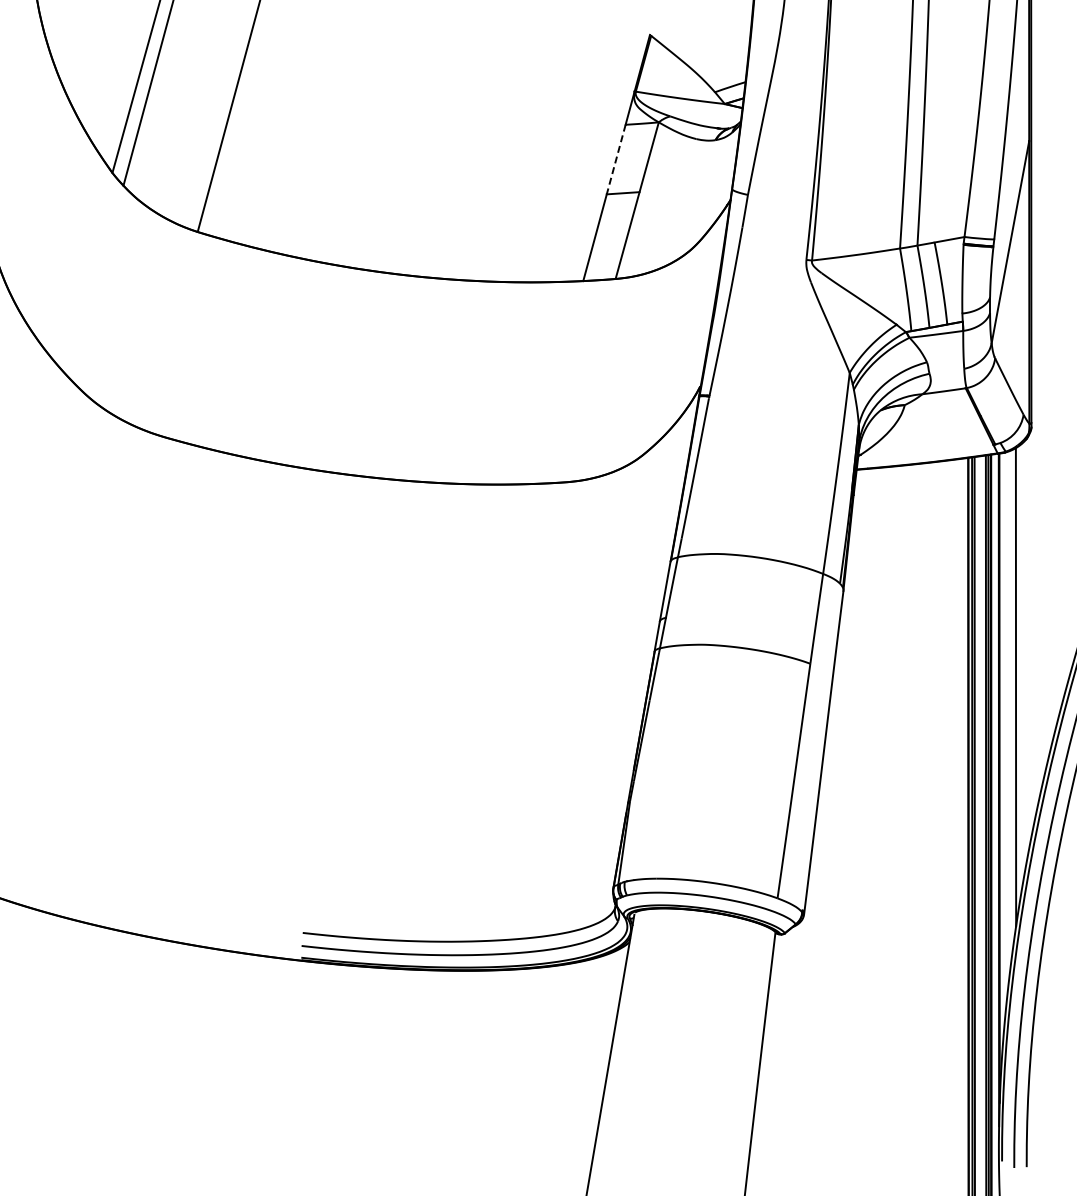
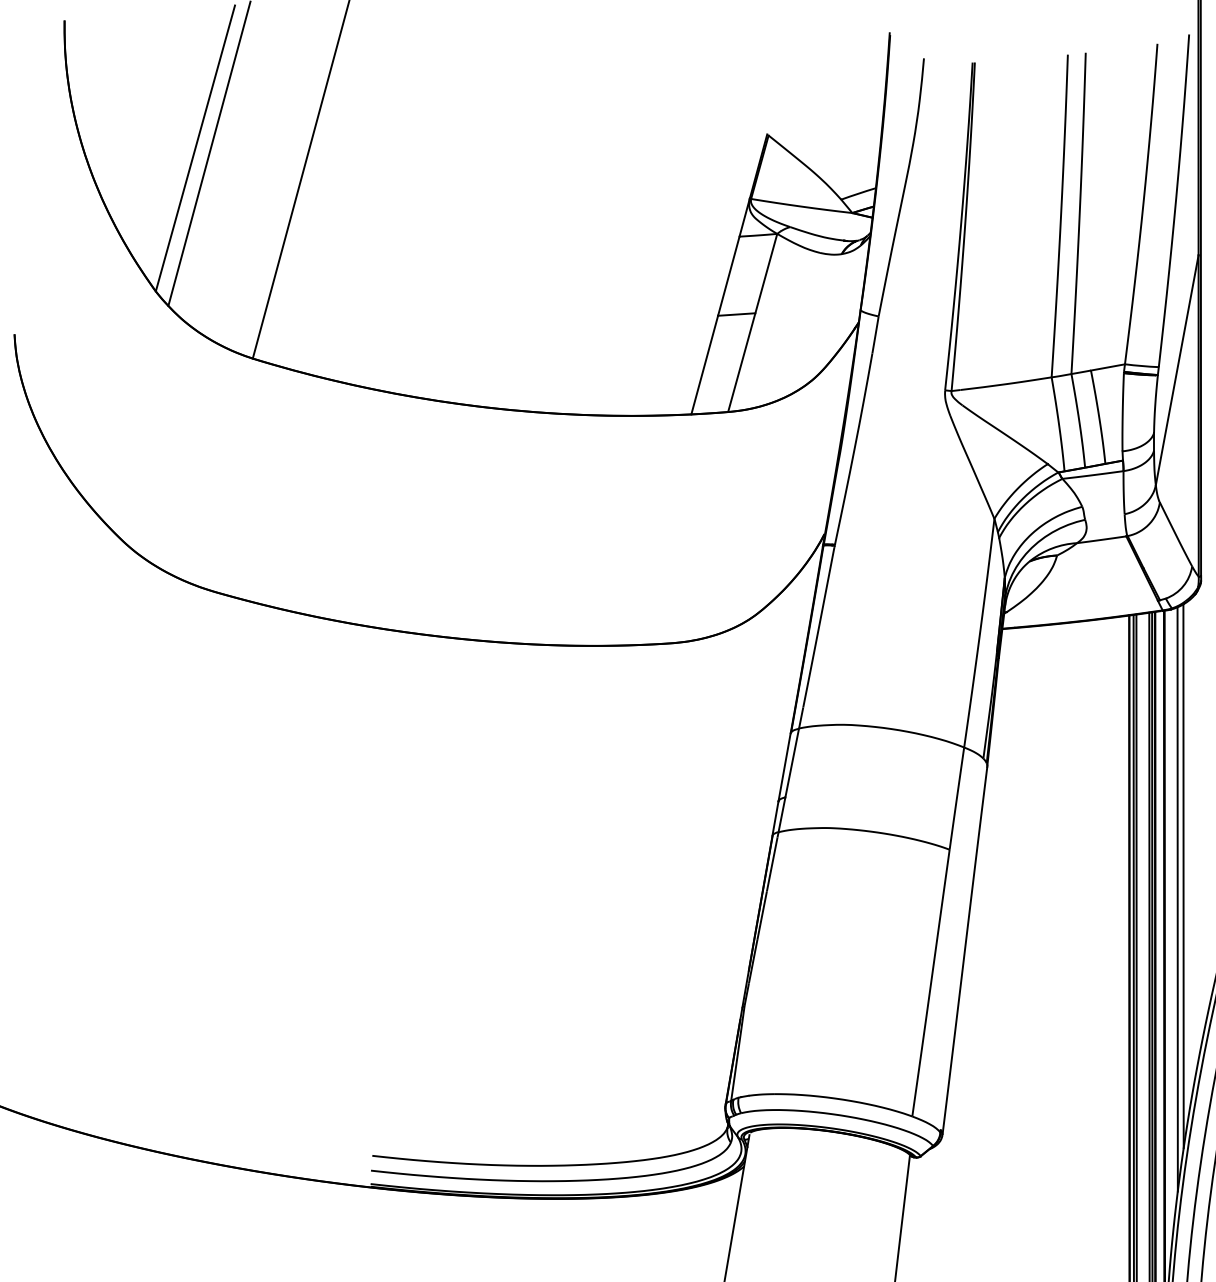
line: (616, 160) -> (729, 277), dashed -> solid
line: (1010, 707) -> (1177, 899), added

